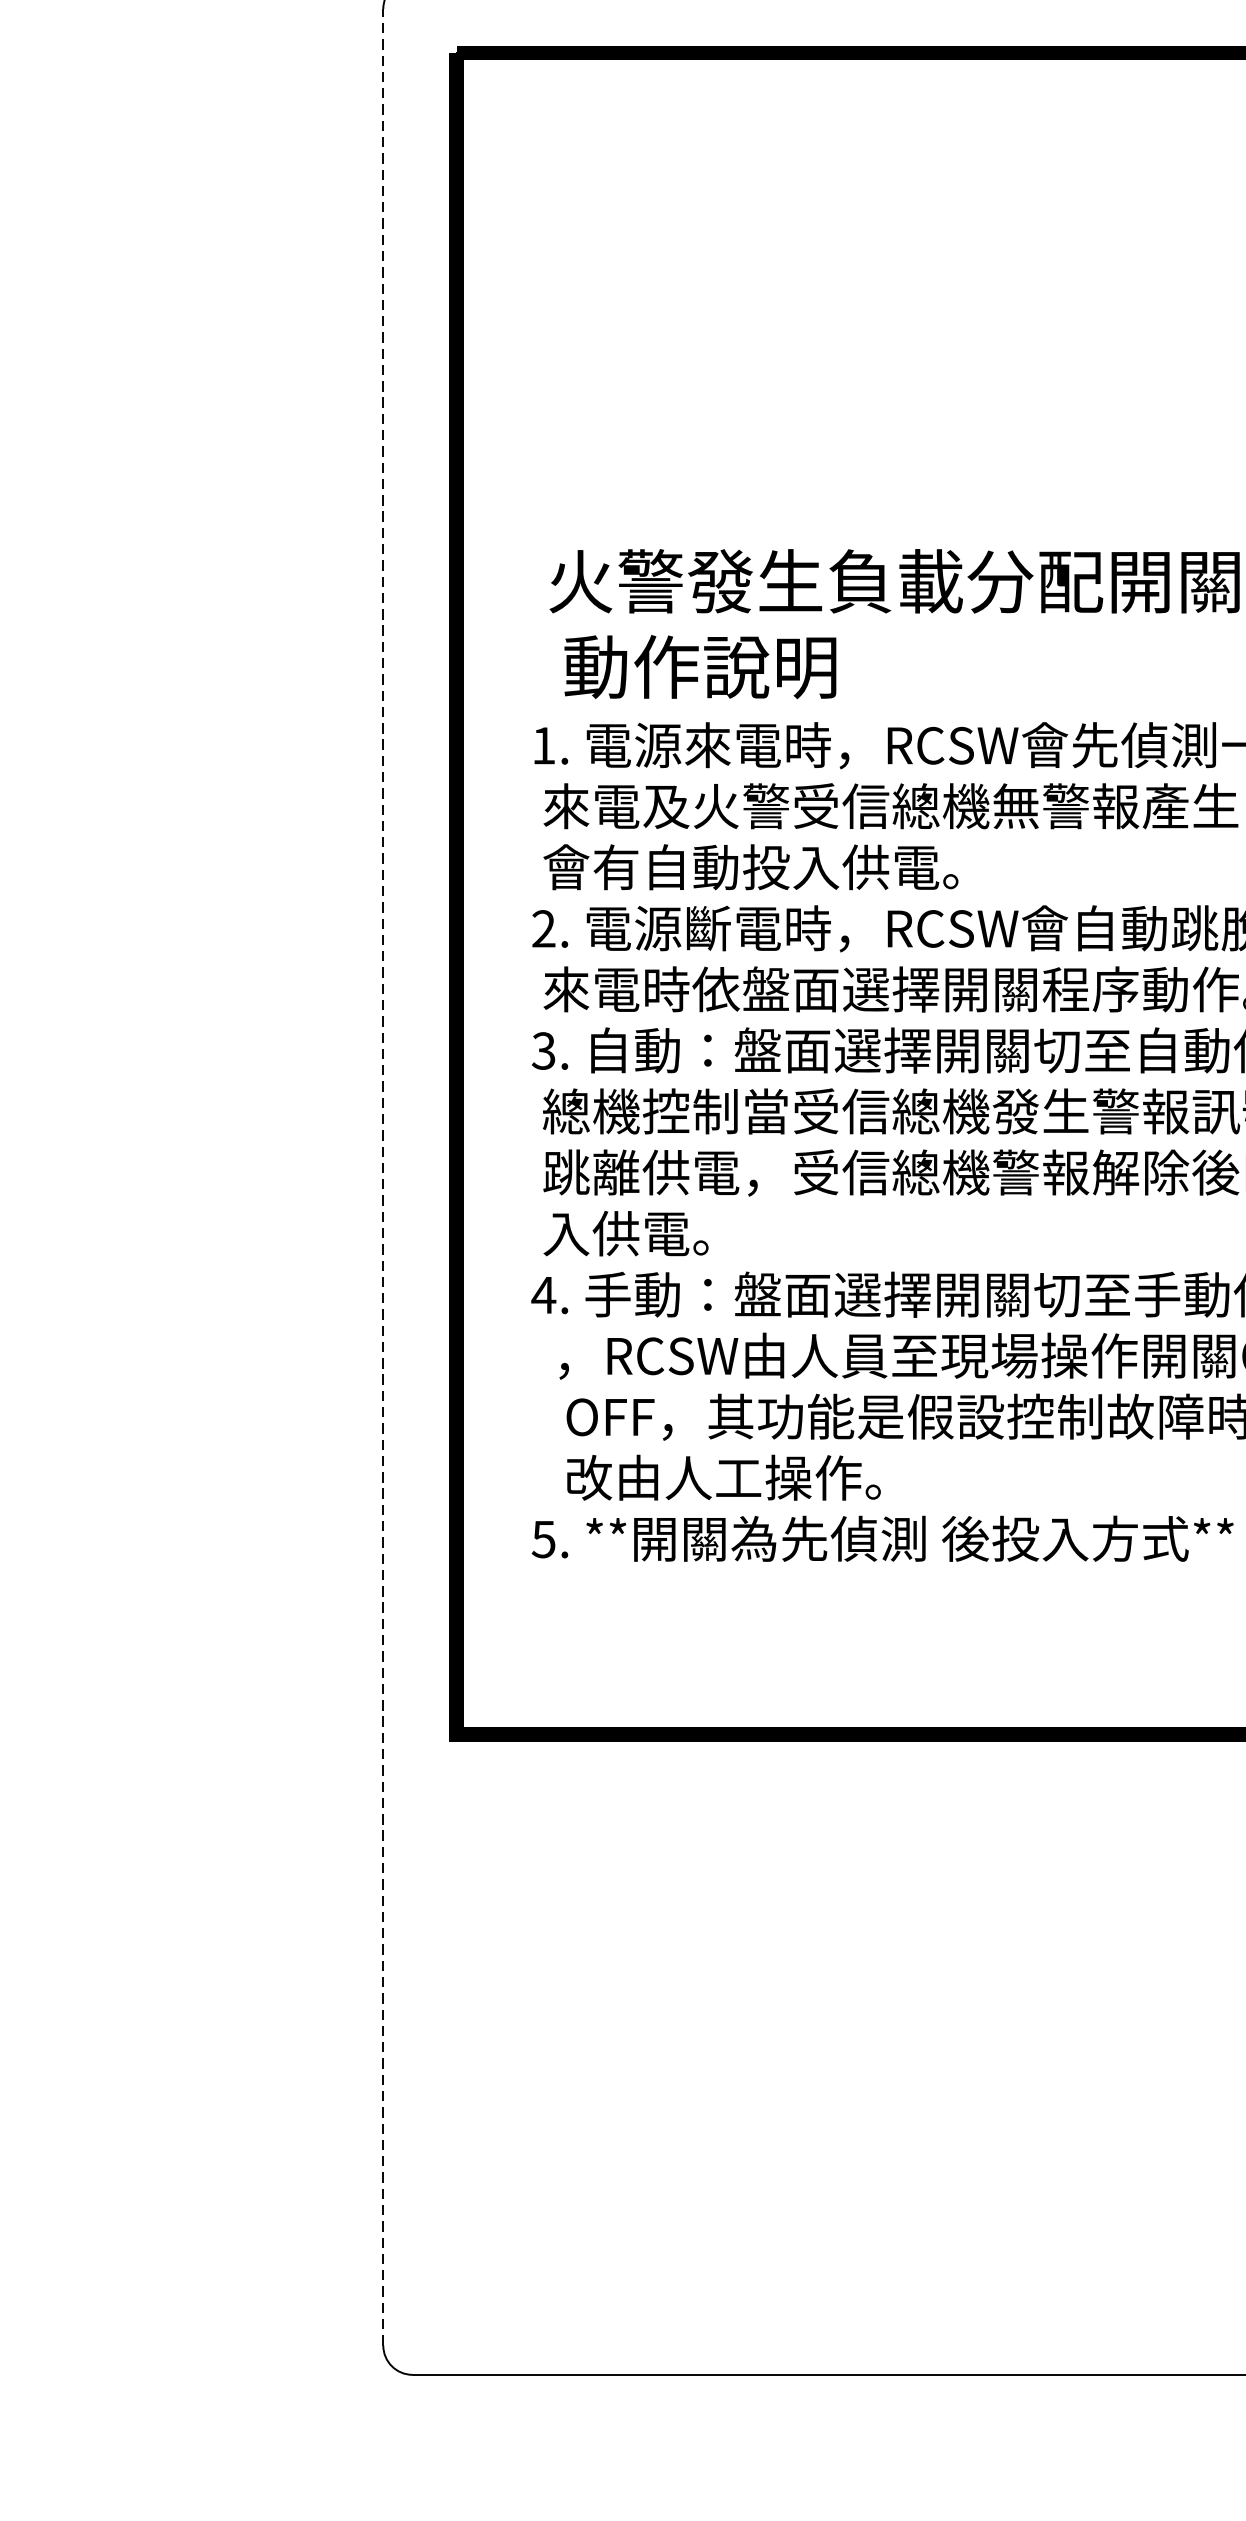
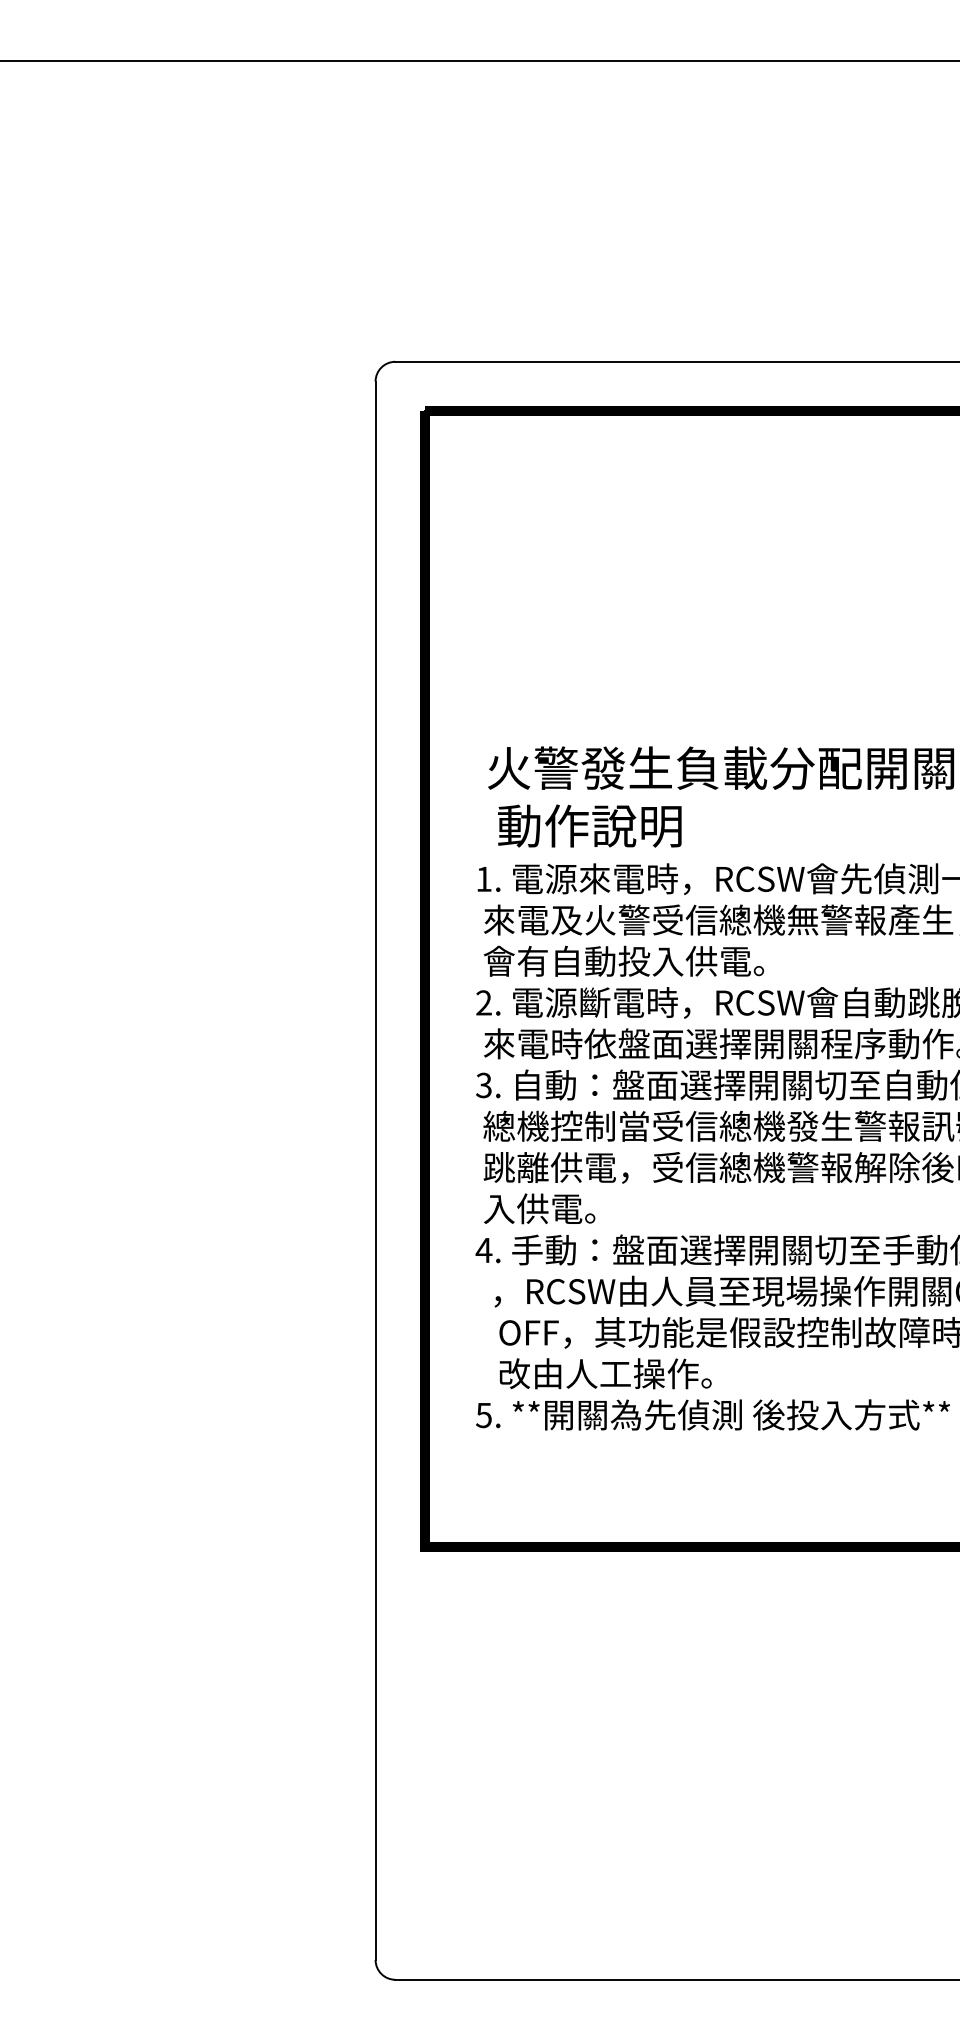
line: (383, 1176) -> (375, 1170), dashed -> solid

